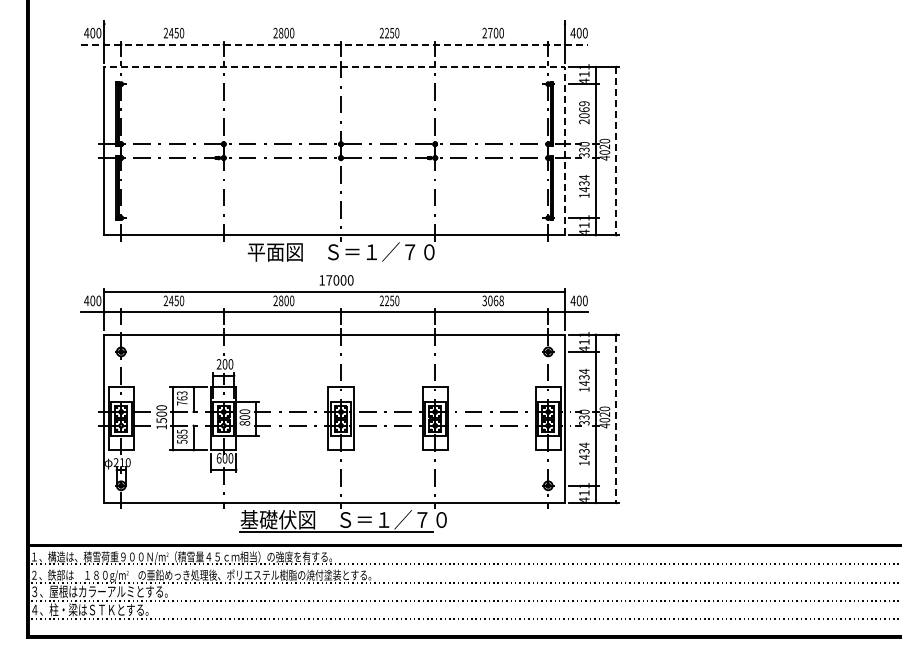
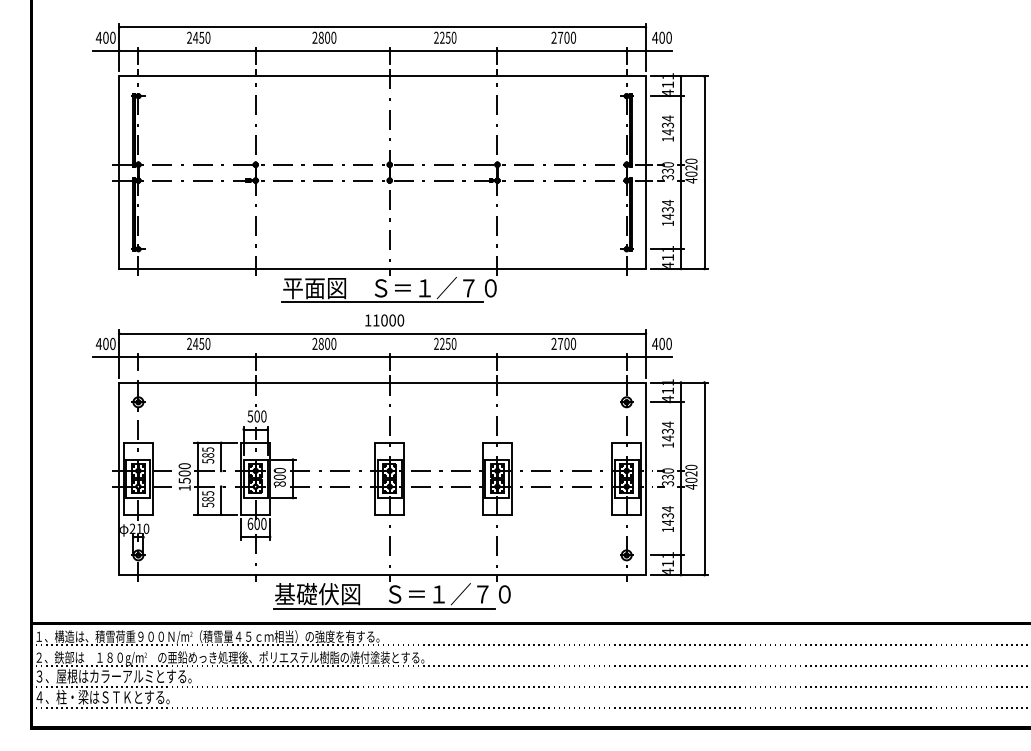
line: (334, 24) -> (382, 27), added
line: (335, 44) -> (383, 50), dashed -> solid
line: (419, 66) -> (479, 75), dashed -> solid
text: (584, 112) -> (668, 128), 2069 -> 1434
line: (616, 151) -> (704, 173), dashed -> solid
line: (334, 264) -> (382, 302), added
text: (329, 280) -> (376, 320), 17000 -> 11000
text: (492, 300) -> (562, 343), 3068 -> 2700
text: (218, 364) -> (249, 416), 200 -> 500
text: (181, 398) -> (207, 455), 763 -> 585
line: (616, 419) -> (704, 479), dashed -> solid

